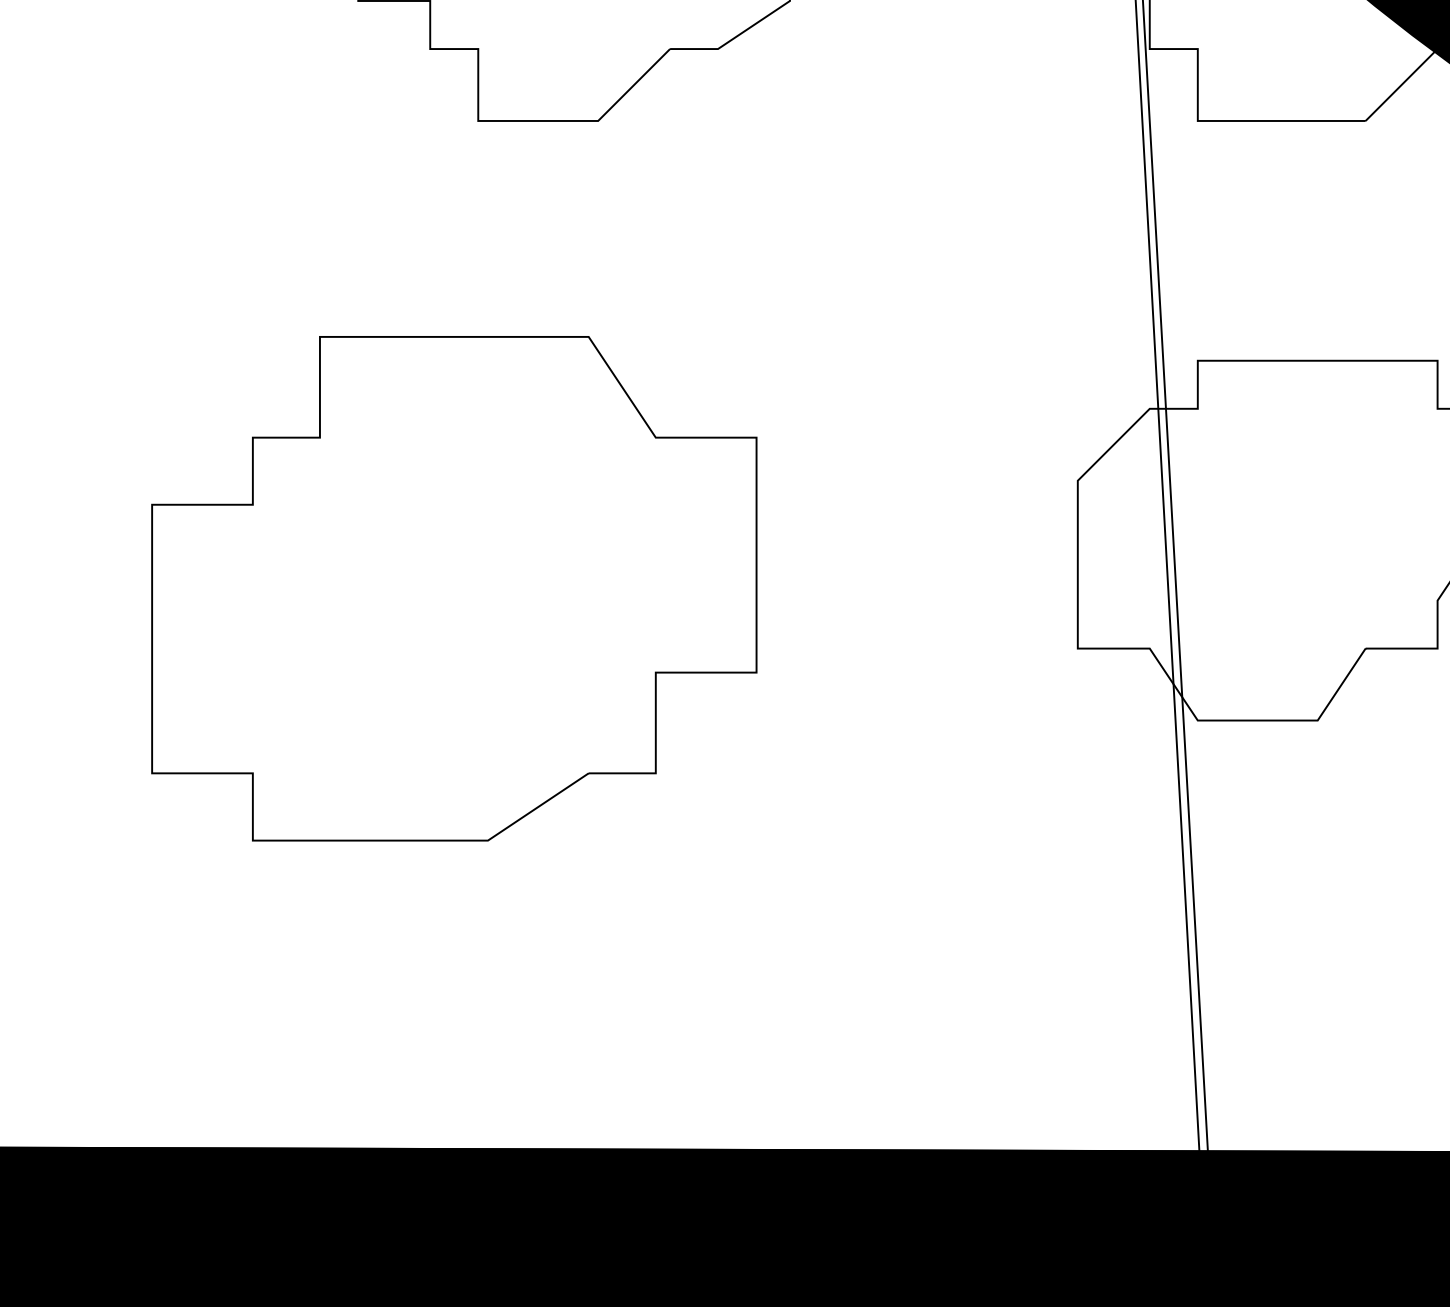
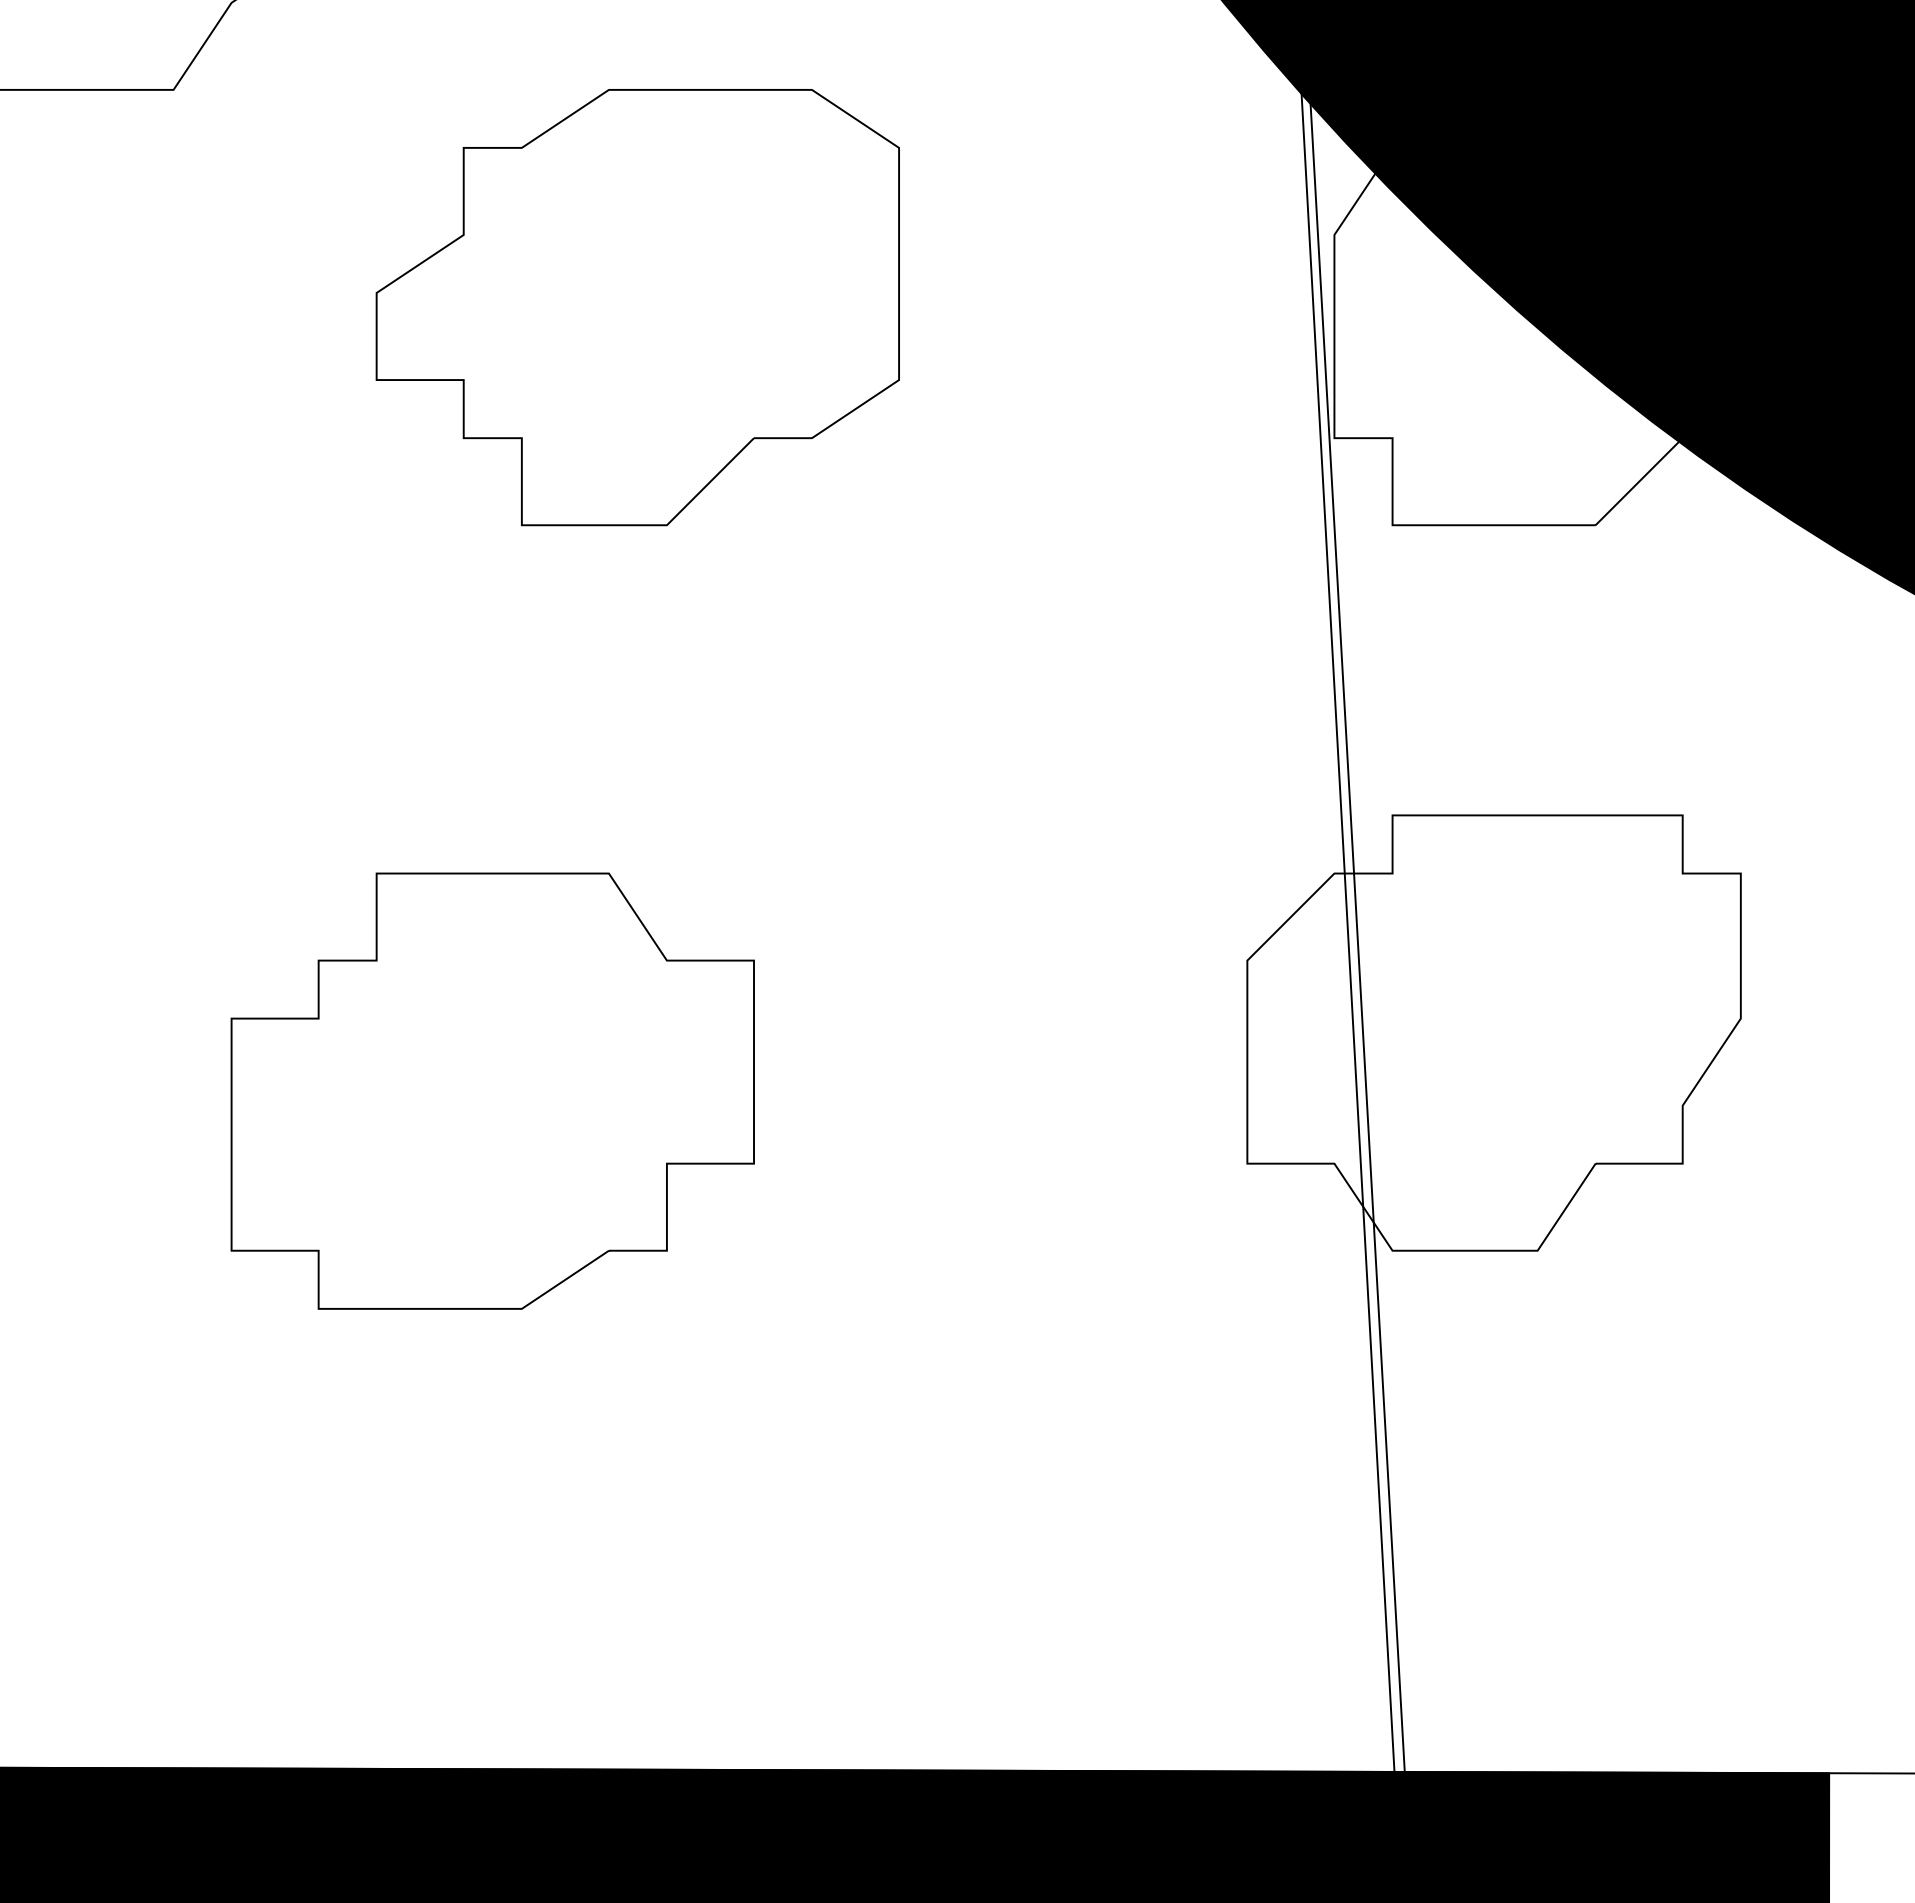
part: (453, 588) -> (492, 1090), size x0.71

